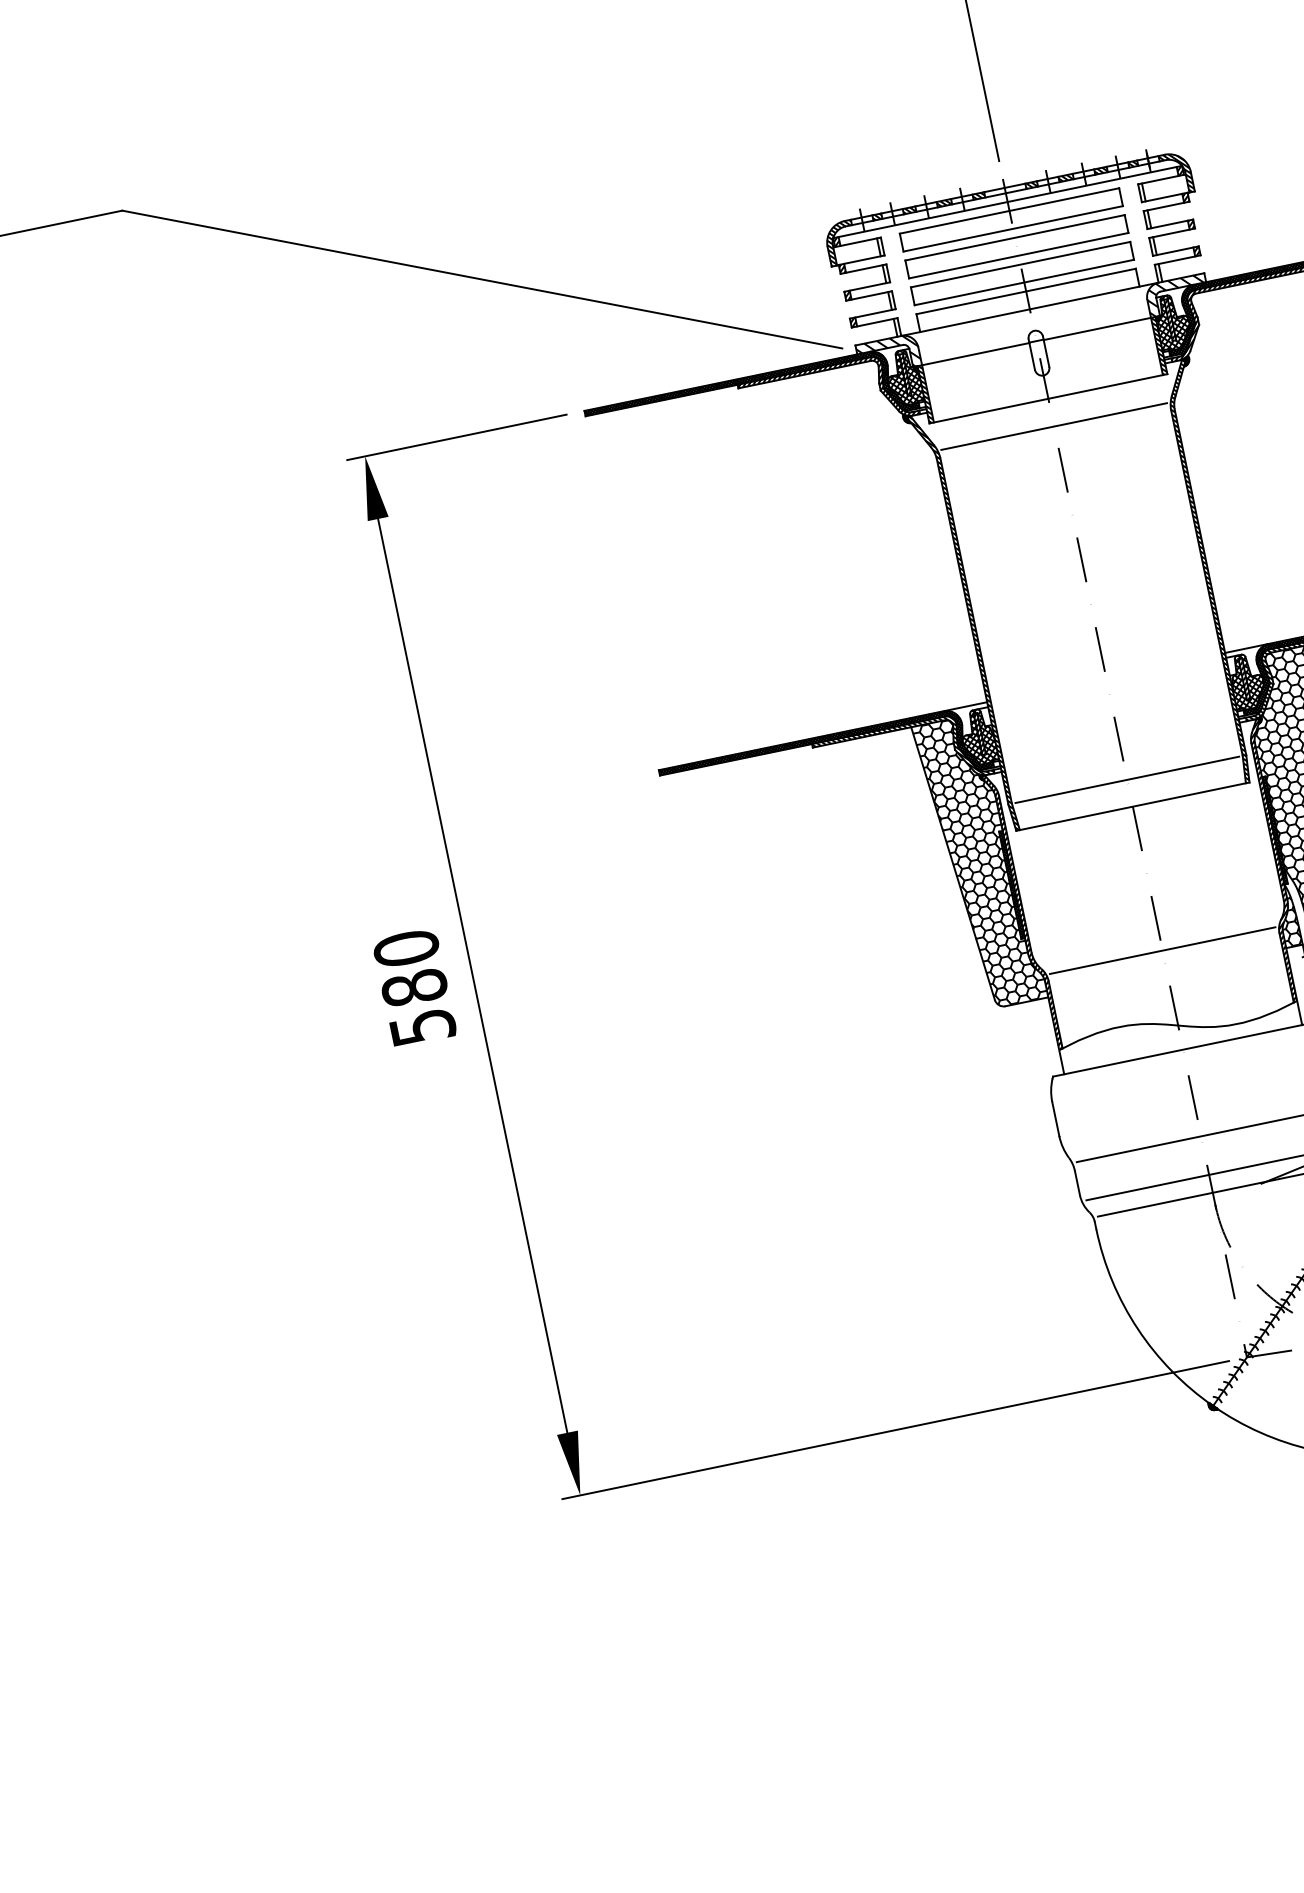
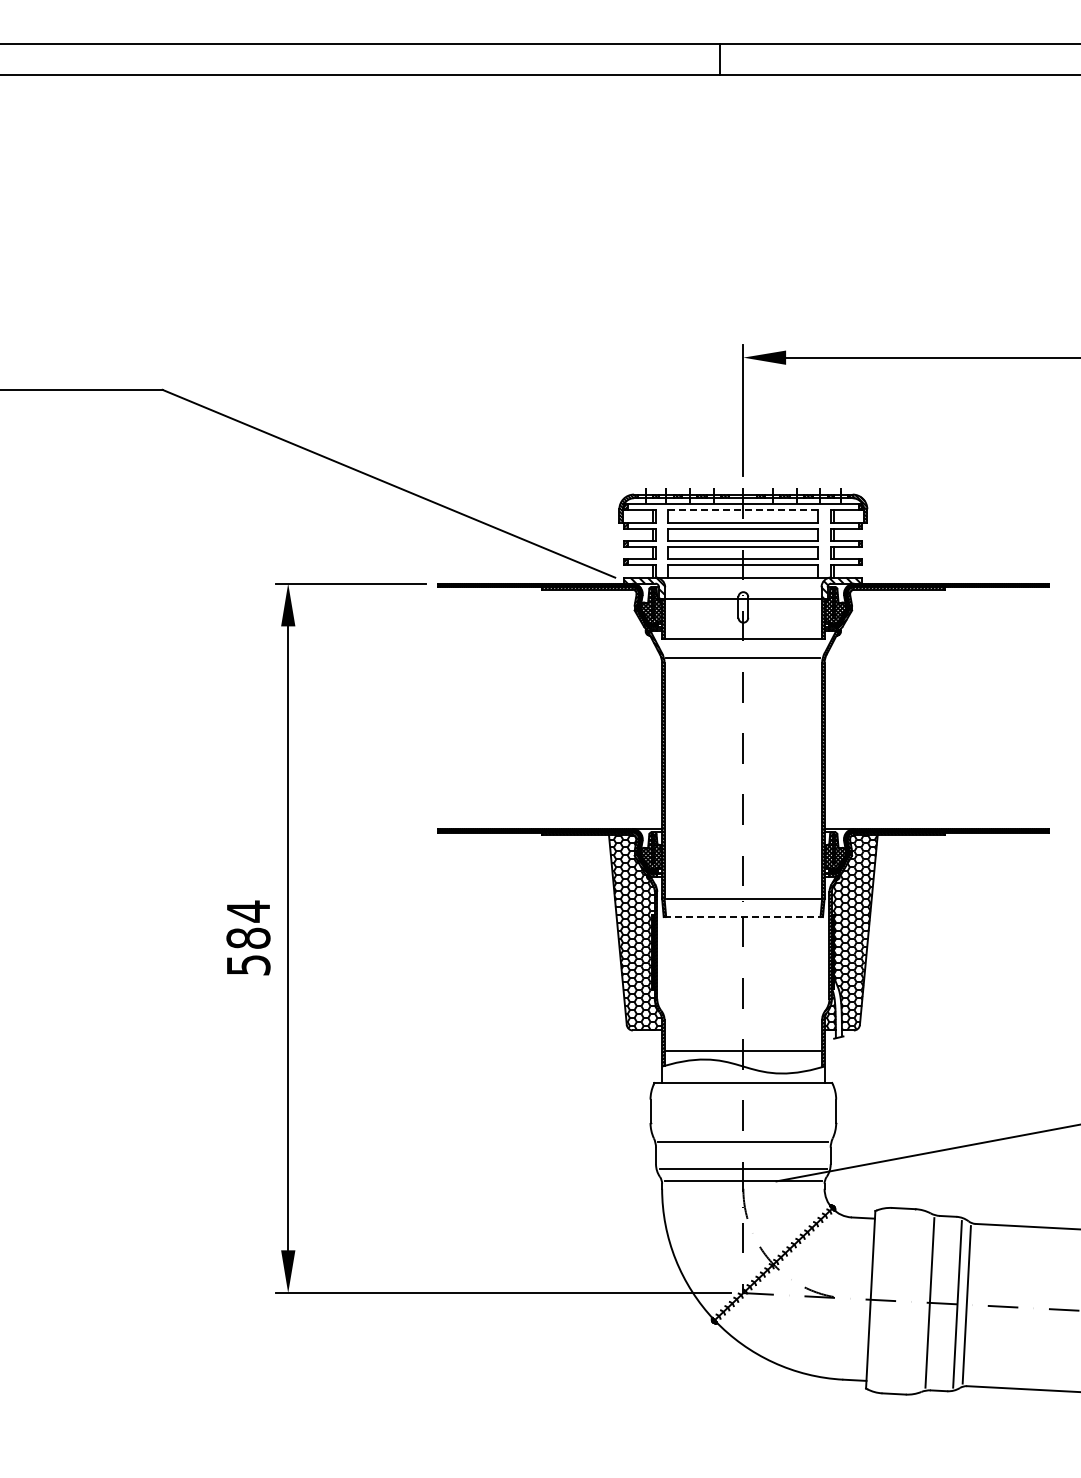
line: (1009, 211) -> (743, 510), solid -> dashed
line: (1133, 807) -> (743, 917), solid -> dashed
text: (406, 948) -> (248, 911), 580 -> 584
line: (1162, 950) -> (743, 1051), moved

